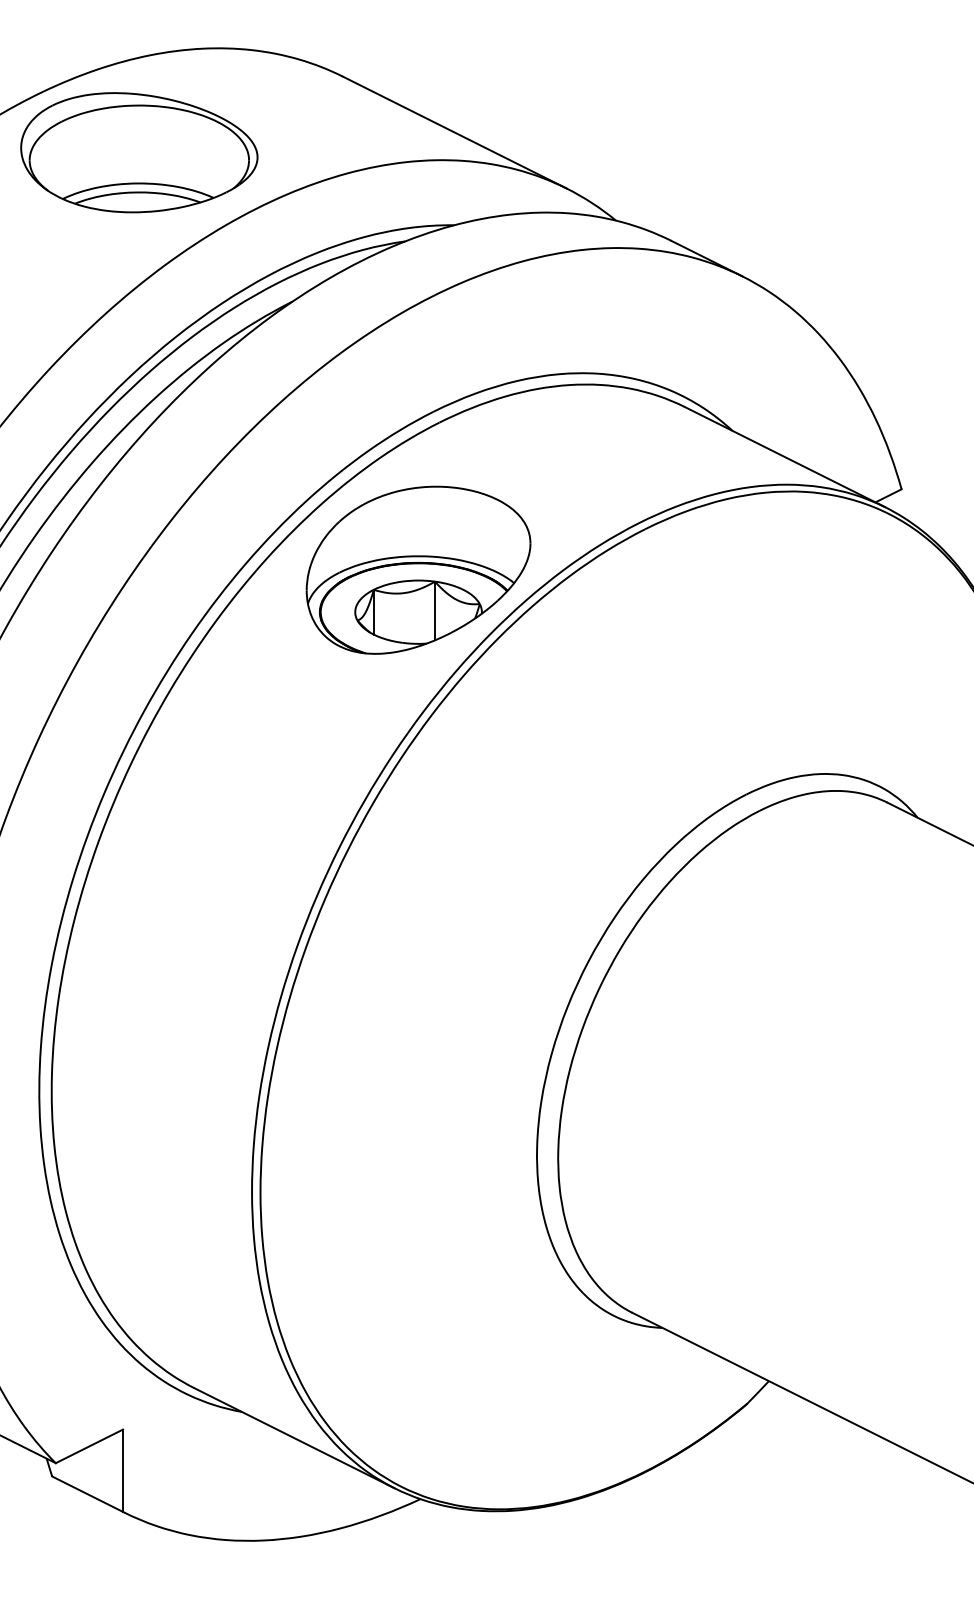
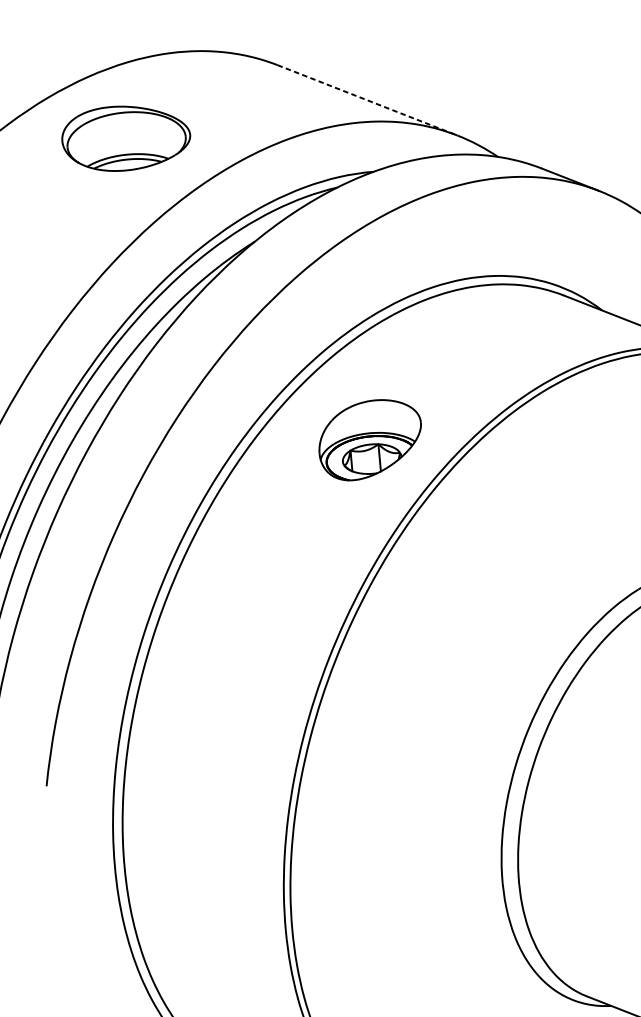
line: (455, 132) -> (368, 100), solid -> dashed
part: (139, 152) -> (126, 137), size x0.7
part: (418, 569) -> (370, 439), size x0.6

